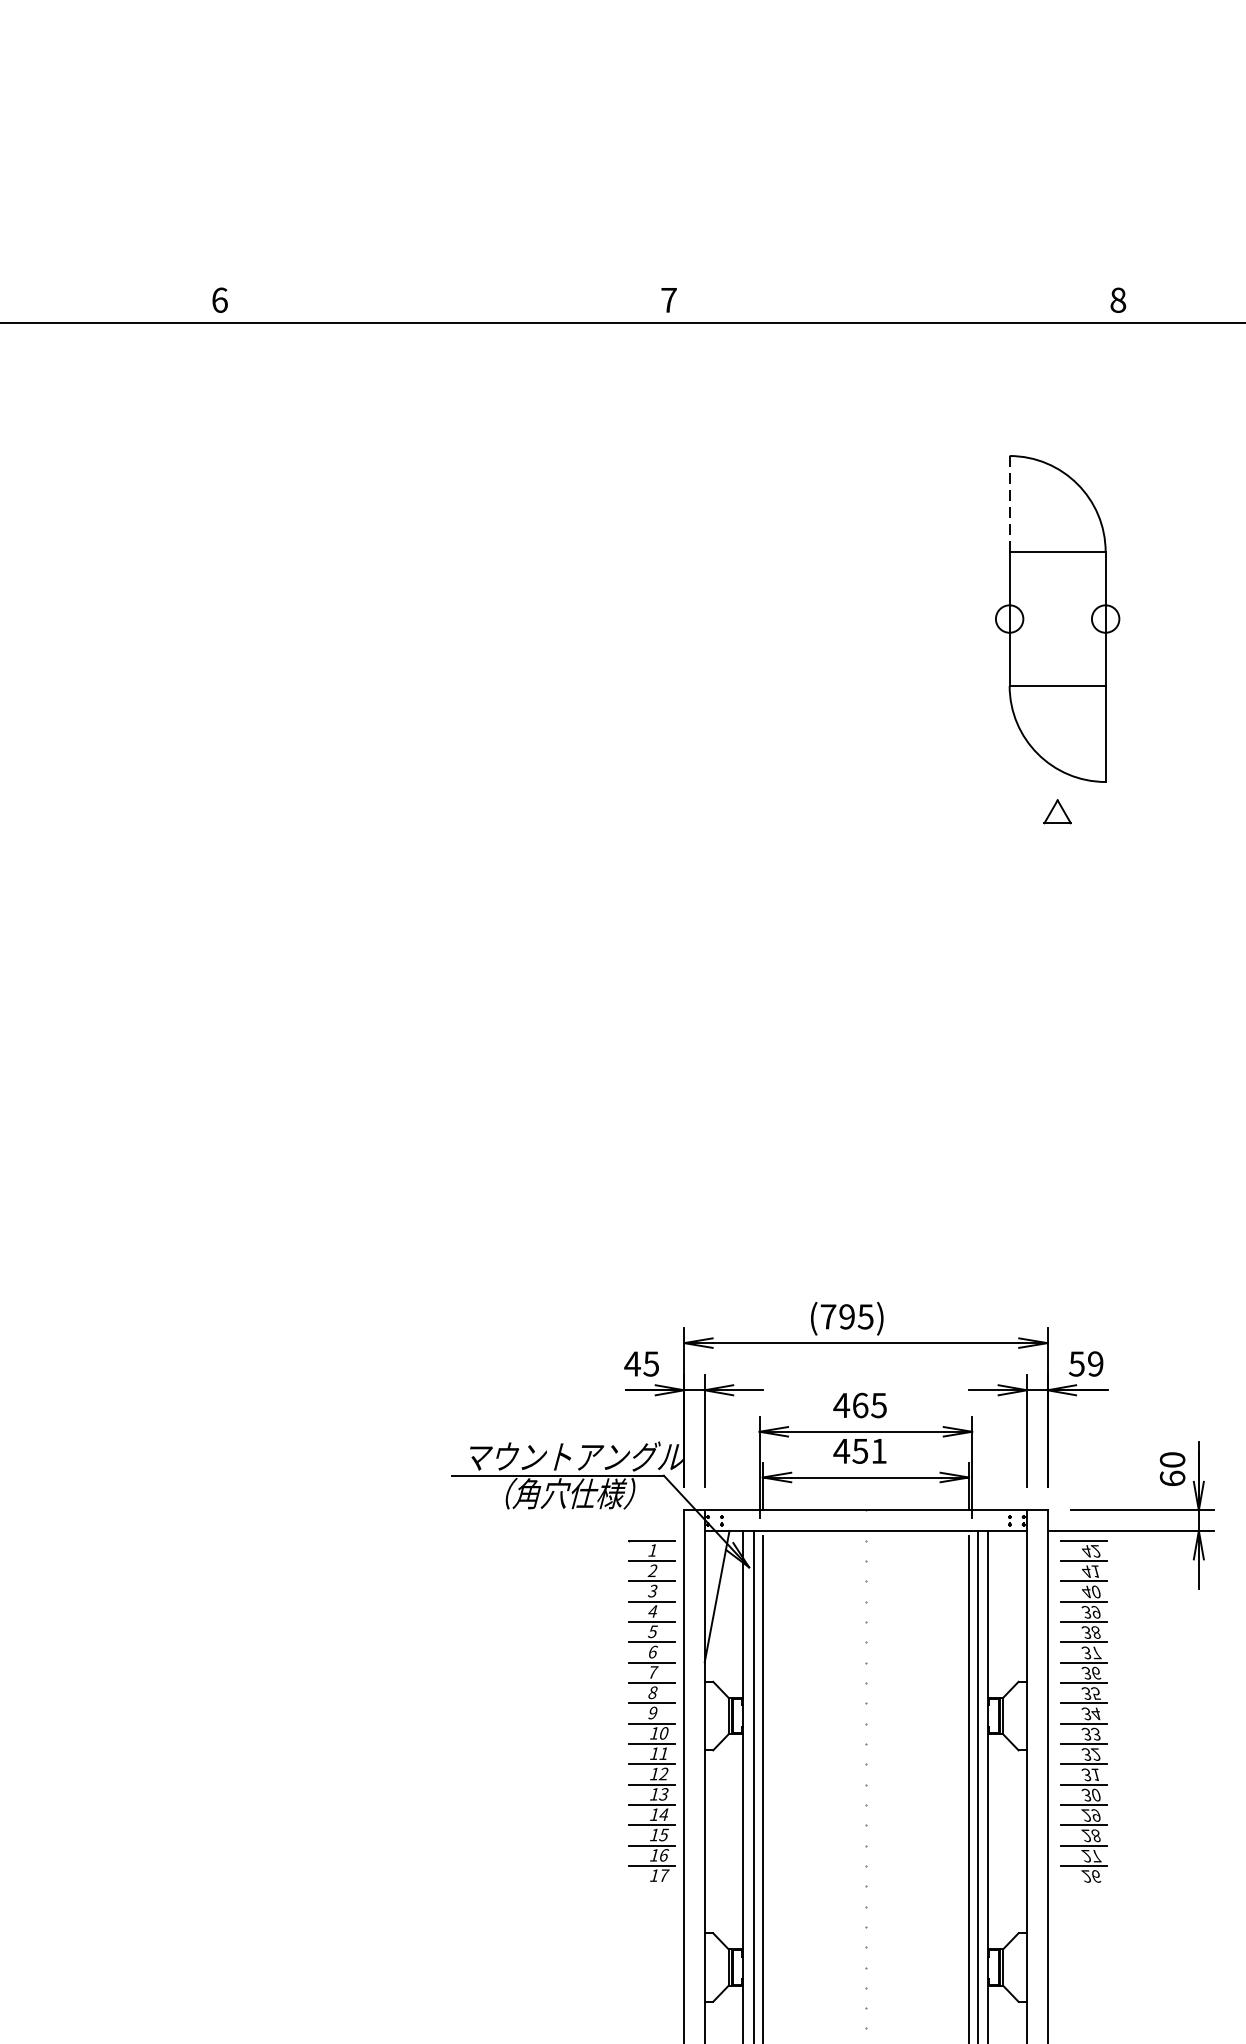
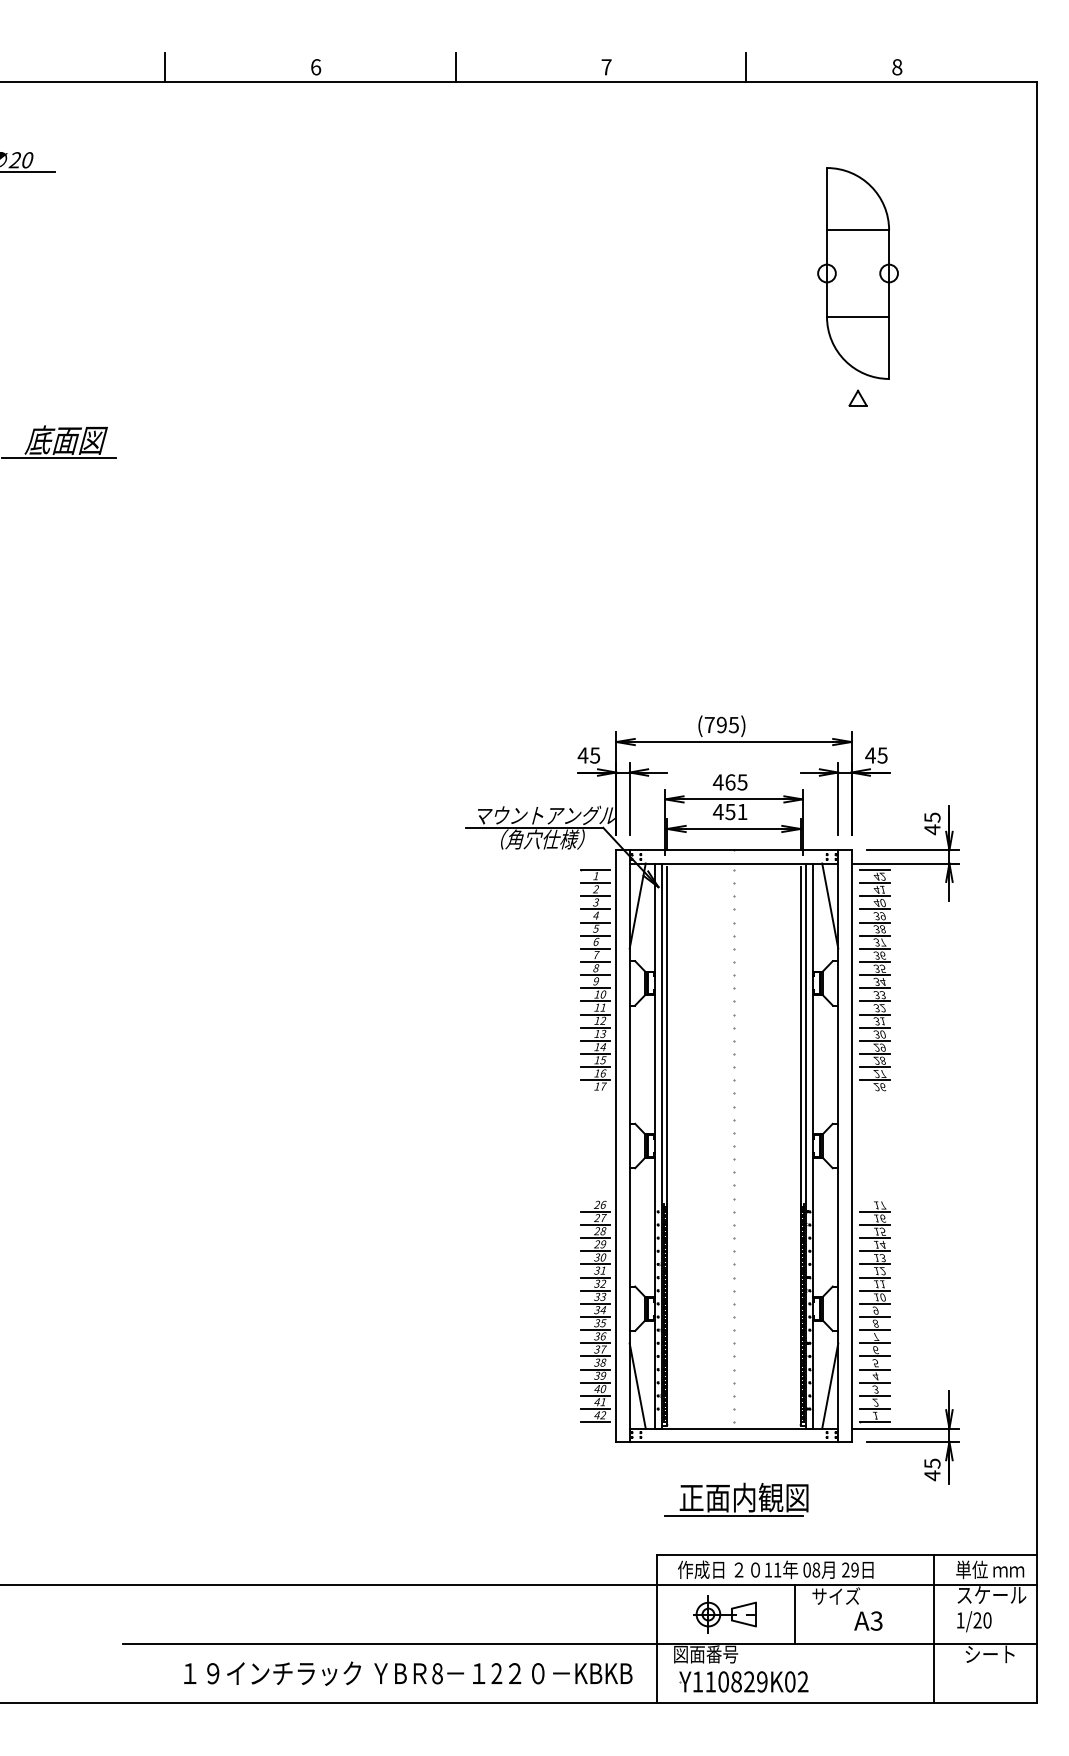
line: (435, 300) -> (455, 67), added
line: (885, 300) -> (746, 67), added
line: (1010, 503) -> (827, 198), dashed -> solid
text: (1086, 1363) -> (876, 755), 59 -> 45
text: (1172, 1469) -> (932, 823), 60 -> 45
line: (1015, 1595) -> (830, 905), added

